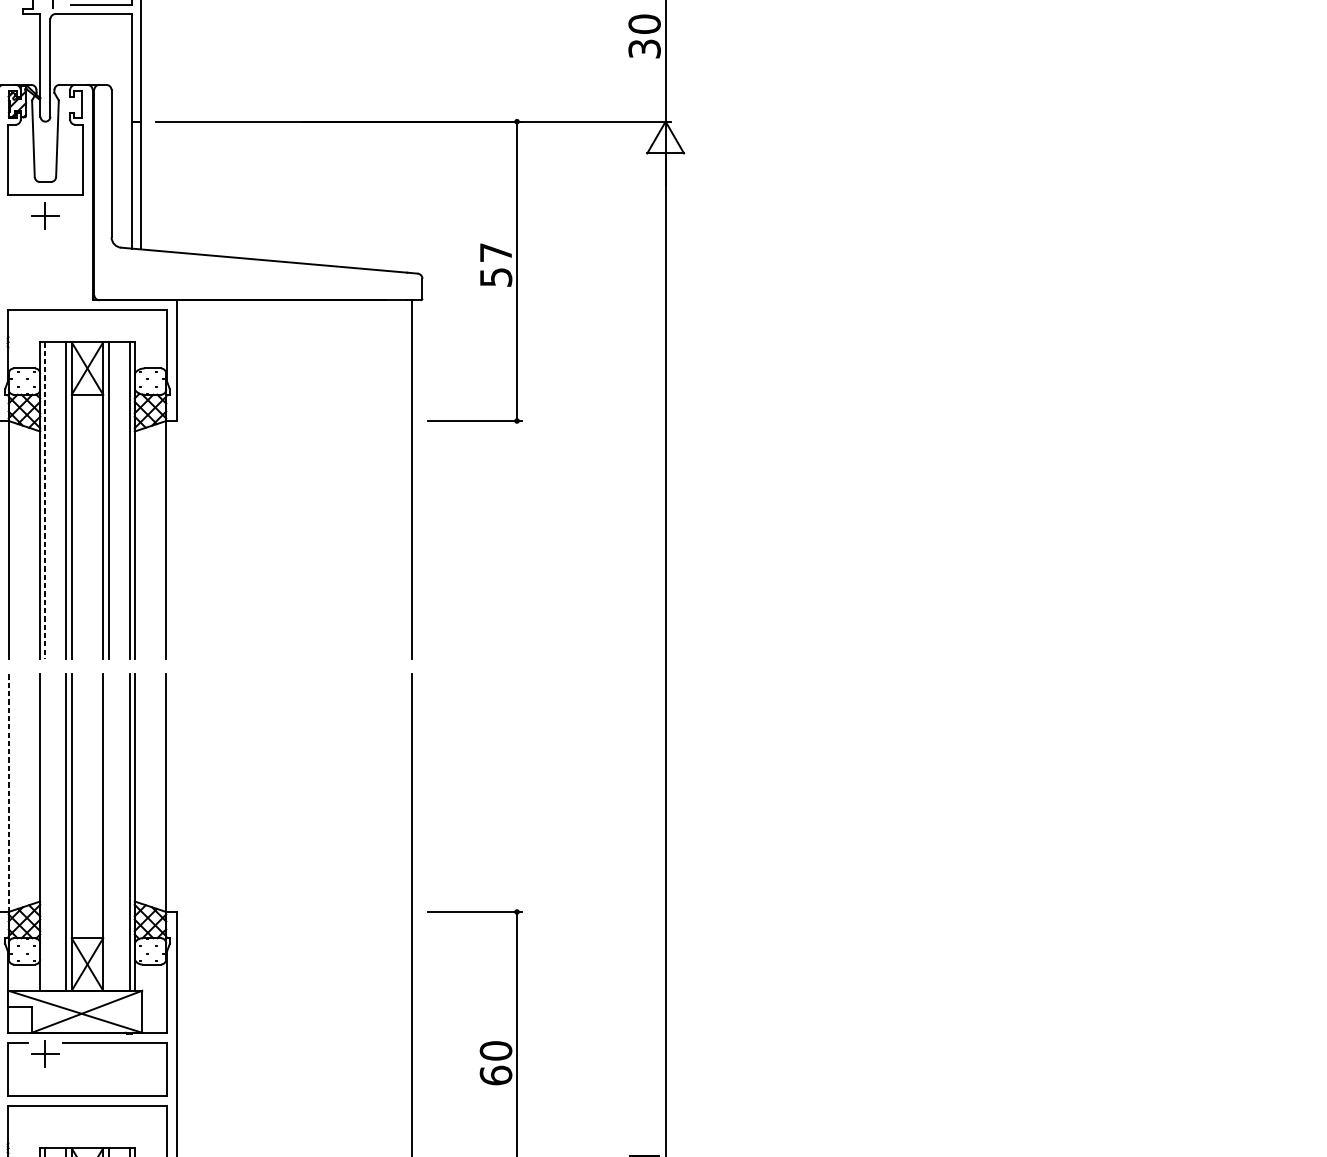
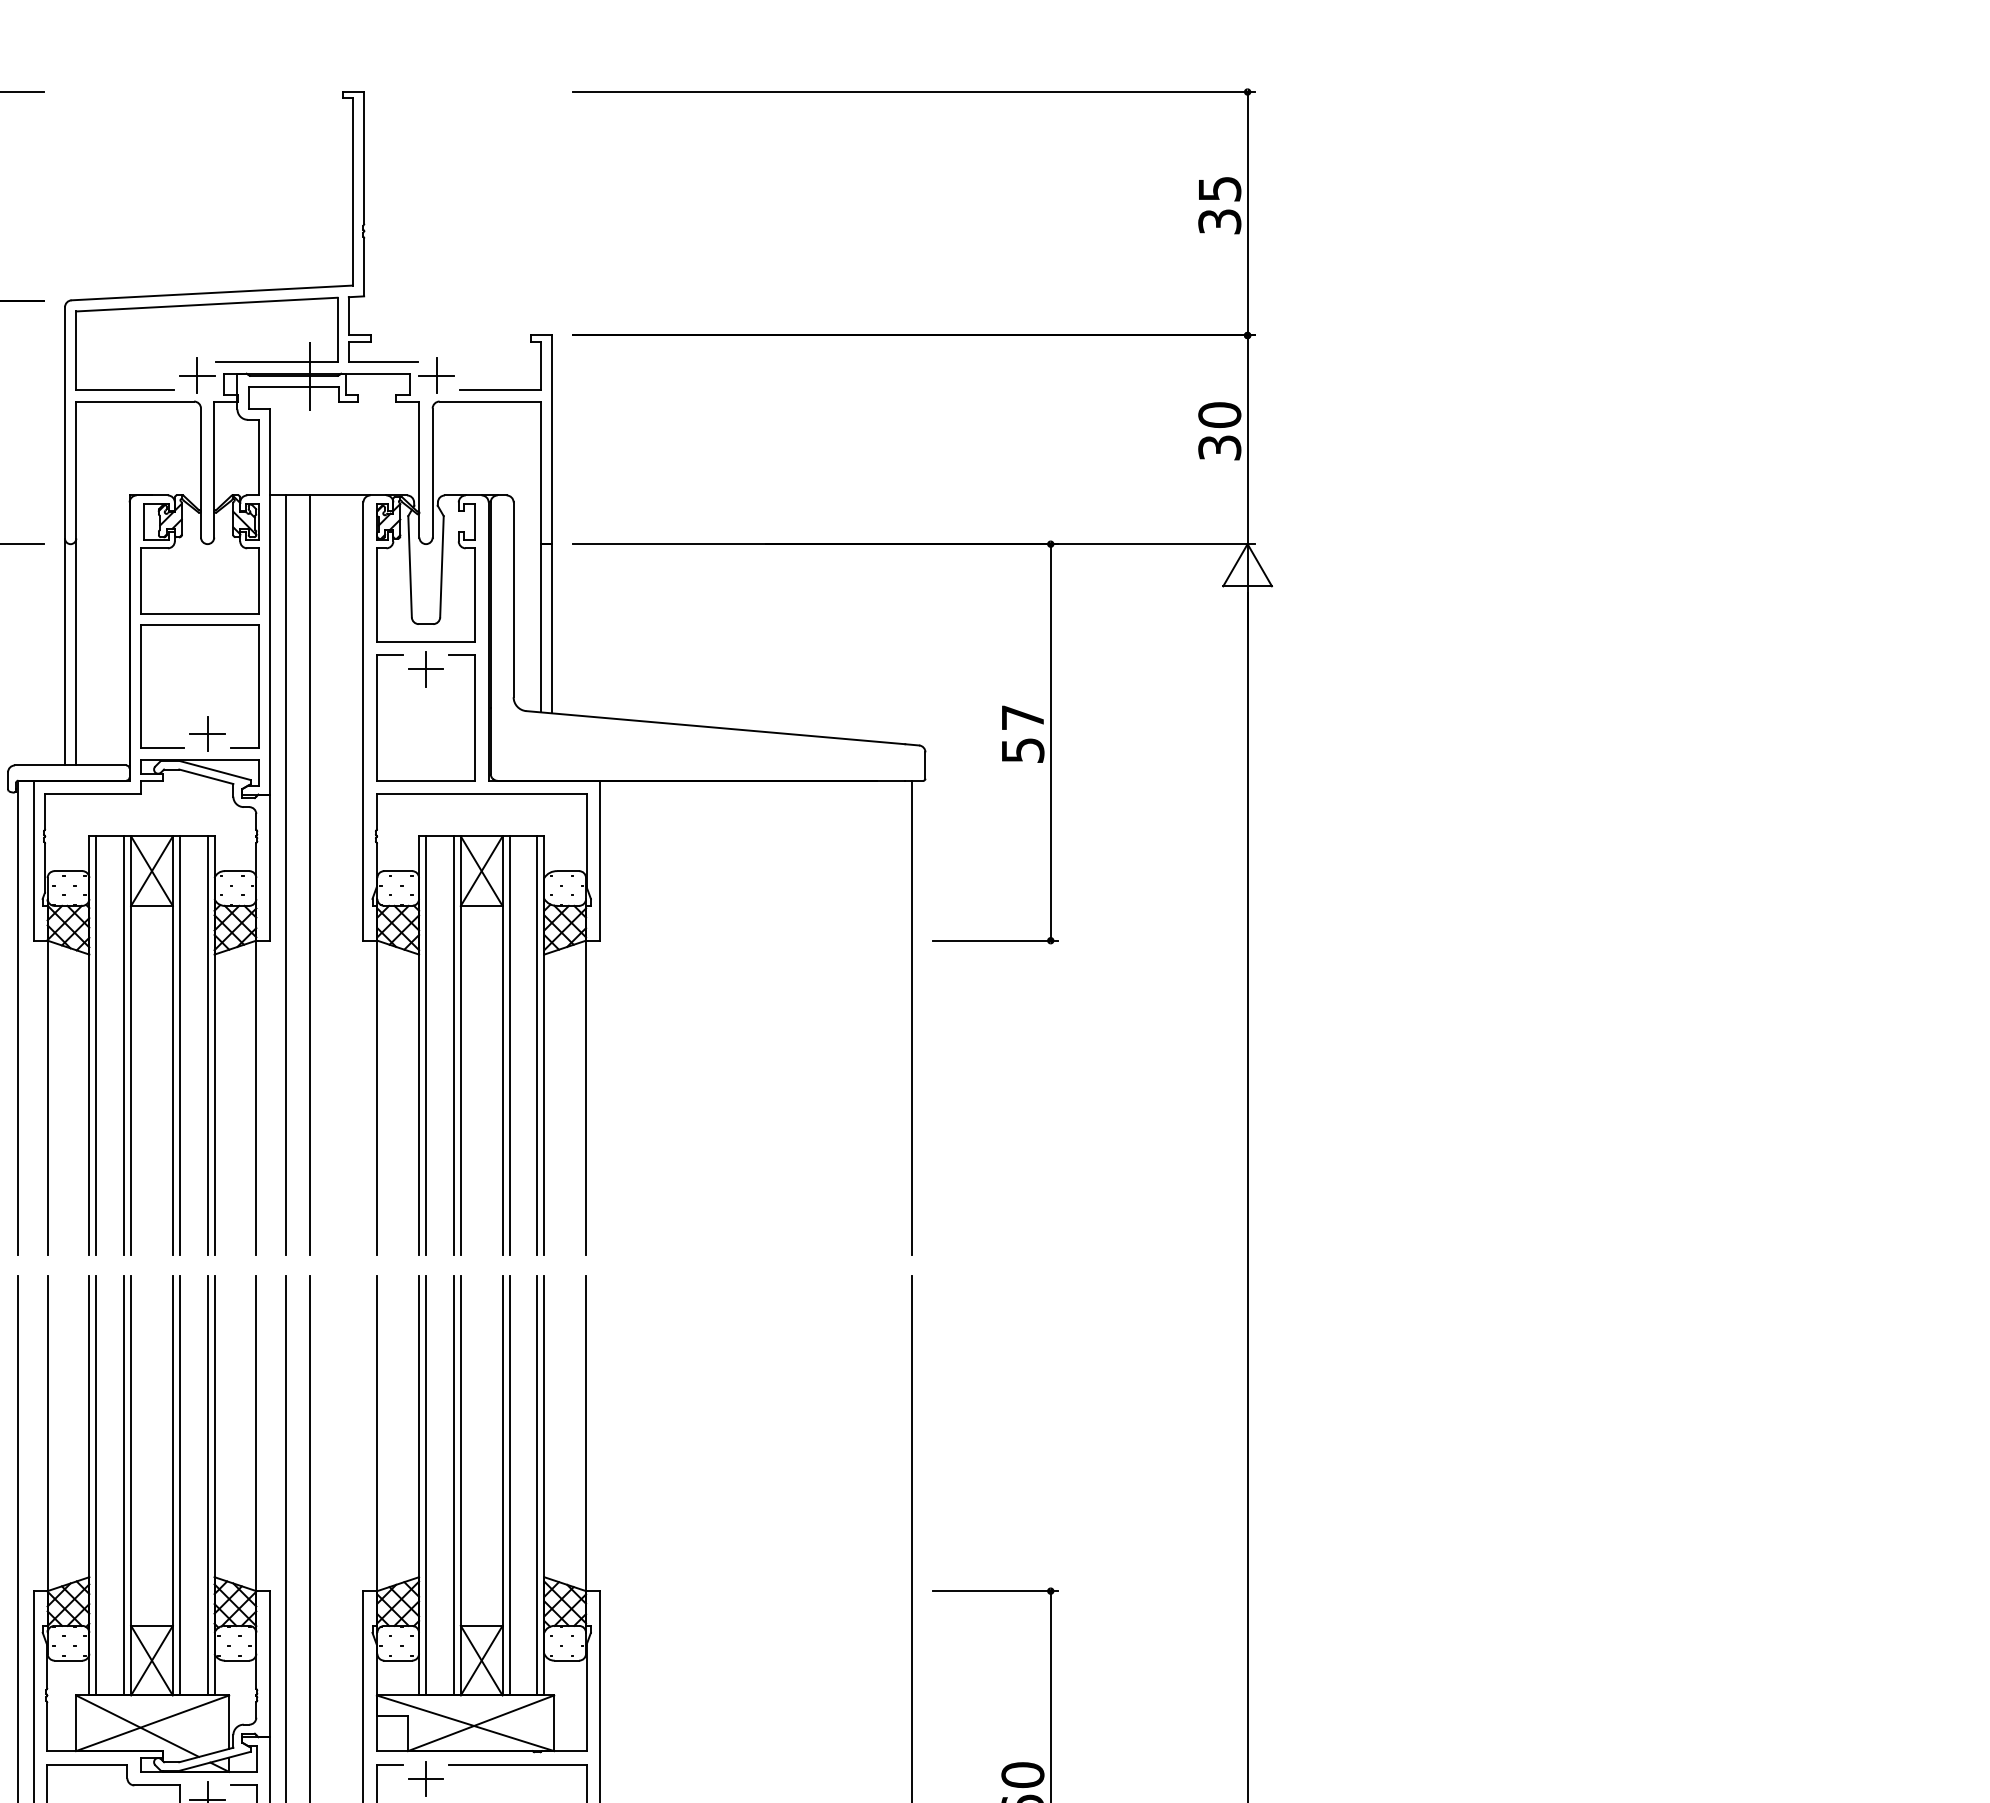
part: (8, 252) -> (377, 717), added
line: (45, 500) -> (426, 1045), dashed -> solid
line: (8, 794) -> (377, 1435), dashed -> solid
line: (45, 832) -> (426, 1485), added
line: (108, 832) -> (509, 1485), added

